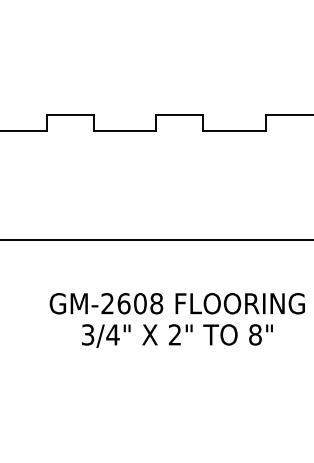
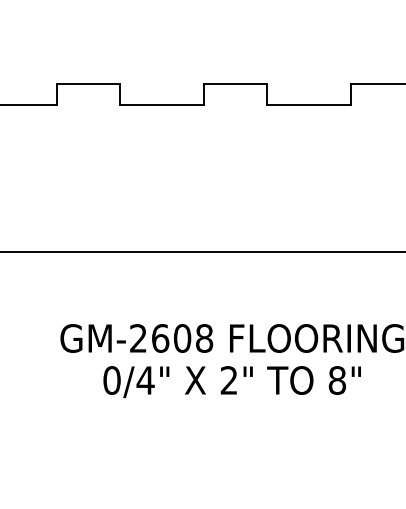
text: (87, 334) -> (111, 379), 3/4" -> 0/4"

